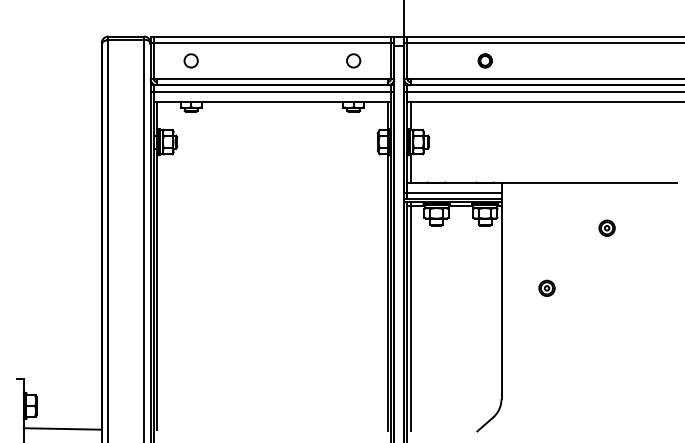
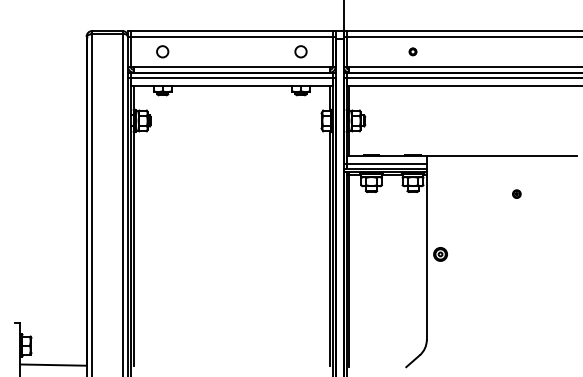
part: (484, 60) -> (412, 51), size x0.6
part: (606, 227) -> (516, 193), size x0.6
part: (546, 288) -> (440, 254), moved

